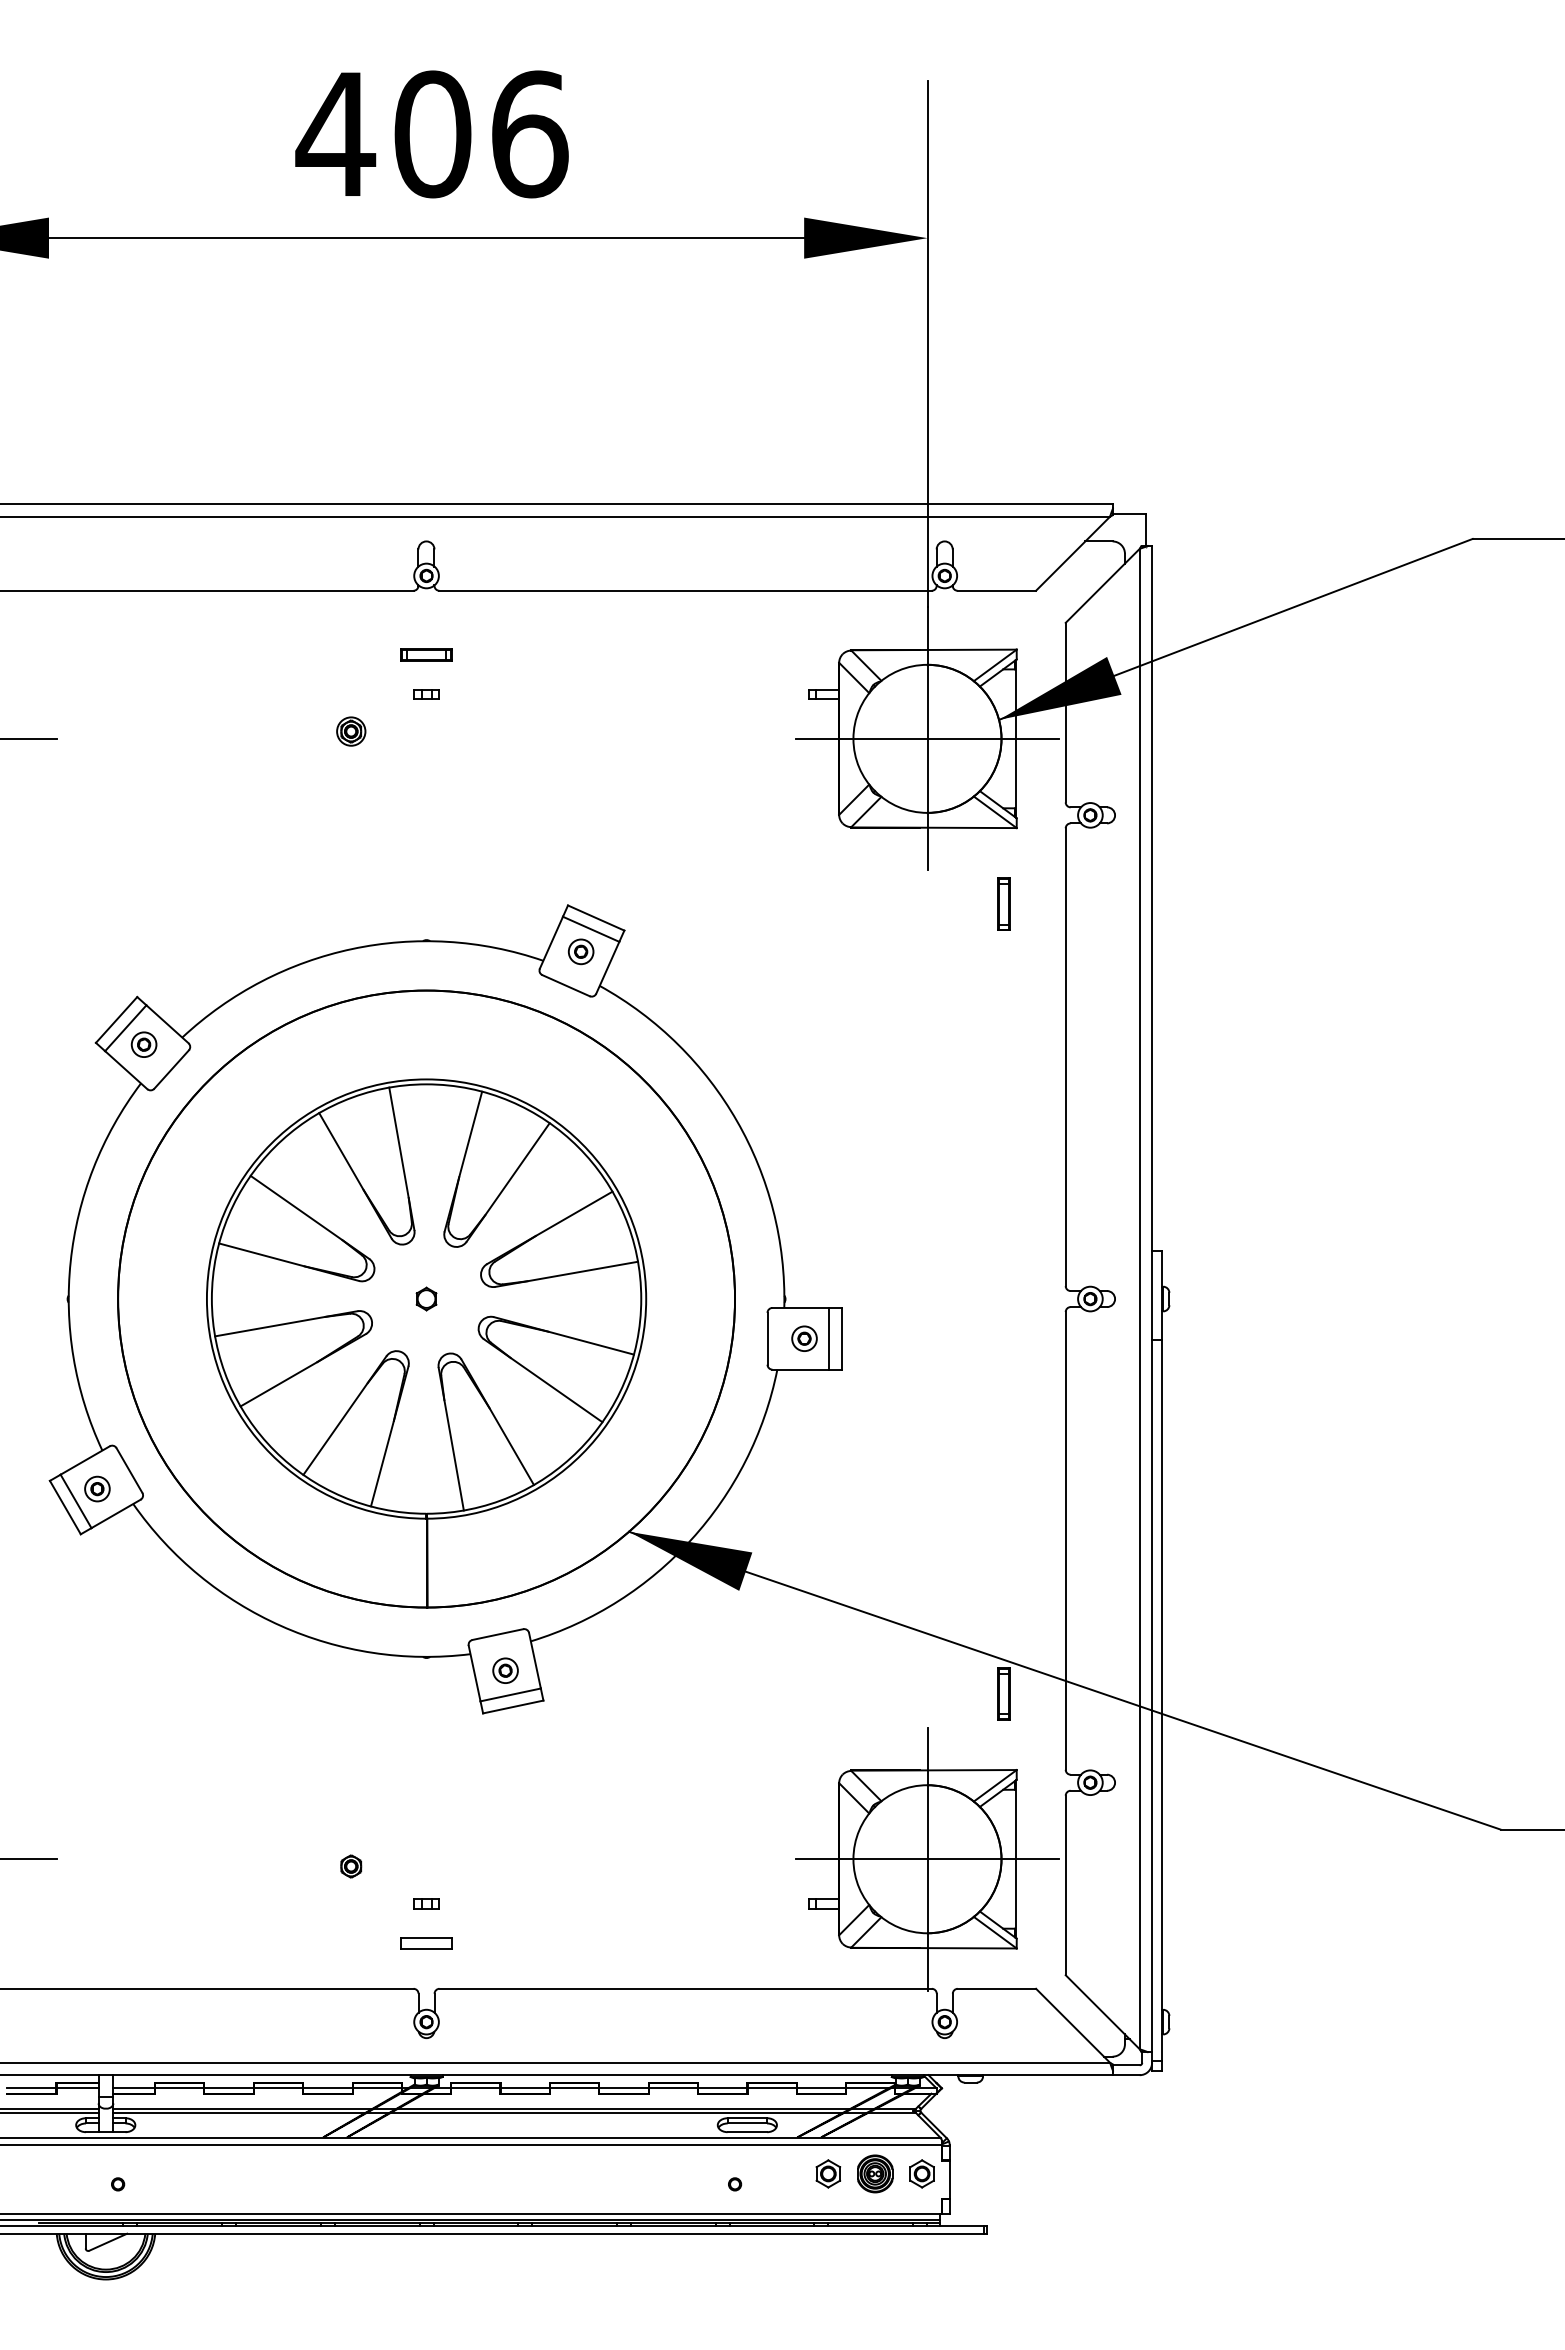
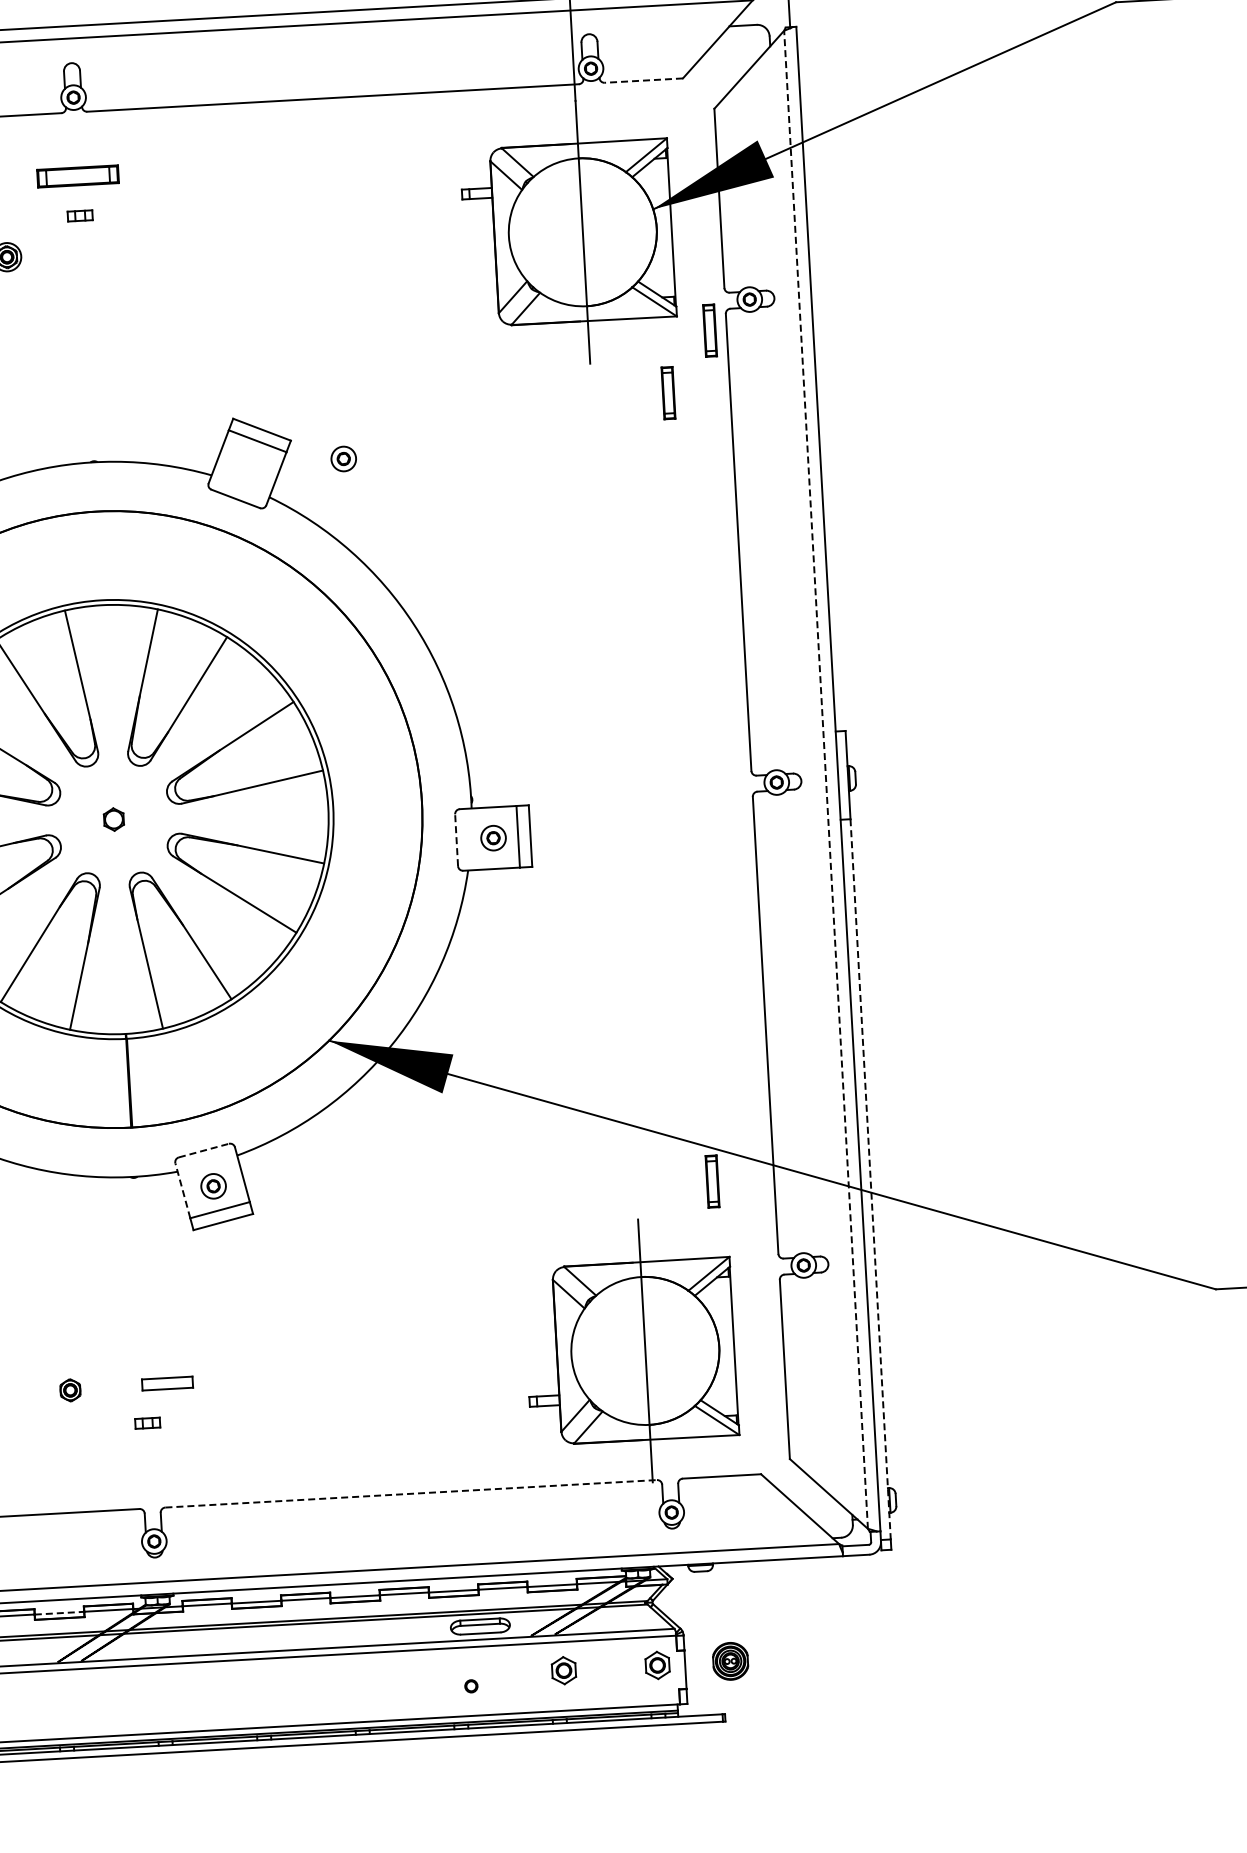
line: (996, 590) -> (643, 80), solid -> dashed
part: (426, 654) -> (77, 176), size x1.6
line: (927, 738) -> (582, 231), removed
part: (1048, 843) -> (709, 330), added
part: (580, 951) -> (343, 458), moved
line: (1139, 1298) -> (825, 779), solid -> dashed
line: (767, 1338) -> (456, 839), solid -> dashed
line: (497, 1634) -> (203, 1150), solid -> dashed
line: (474, 1673) -> (182, 1190), solid -> dashed
line: (1161, 1700) -> (870, 1179), solid -> dashed
line: (927, 1859) -> (645, 1351), removed
part: (426, 1943) -> (167, 1383), moved
line: (686, 1988) -> (411, 1493), solid -> dashed
line: (327, 2088) -> (59, 1613), solid -> dashed
part: (875, 2173) -> (730, 1660), moved

